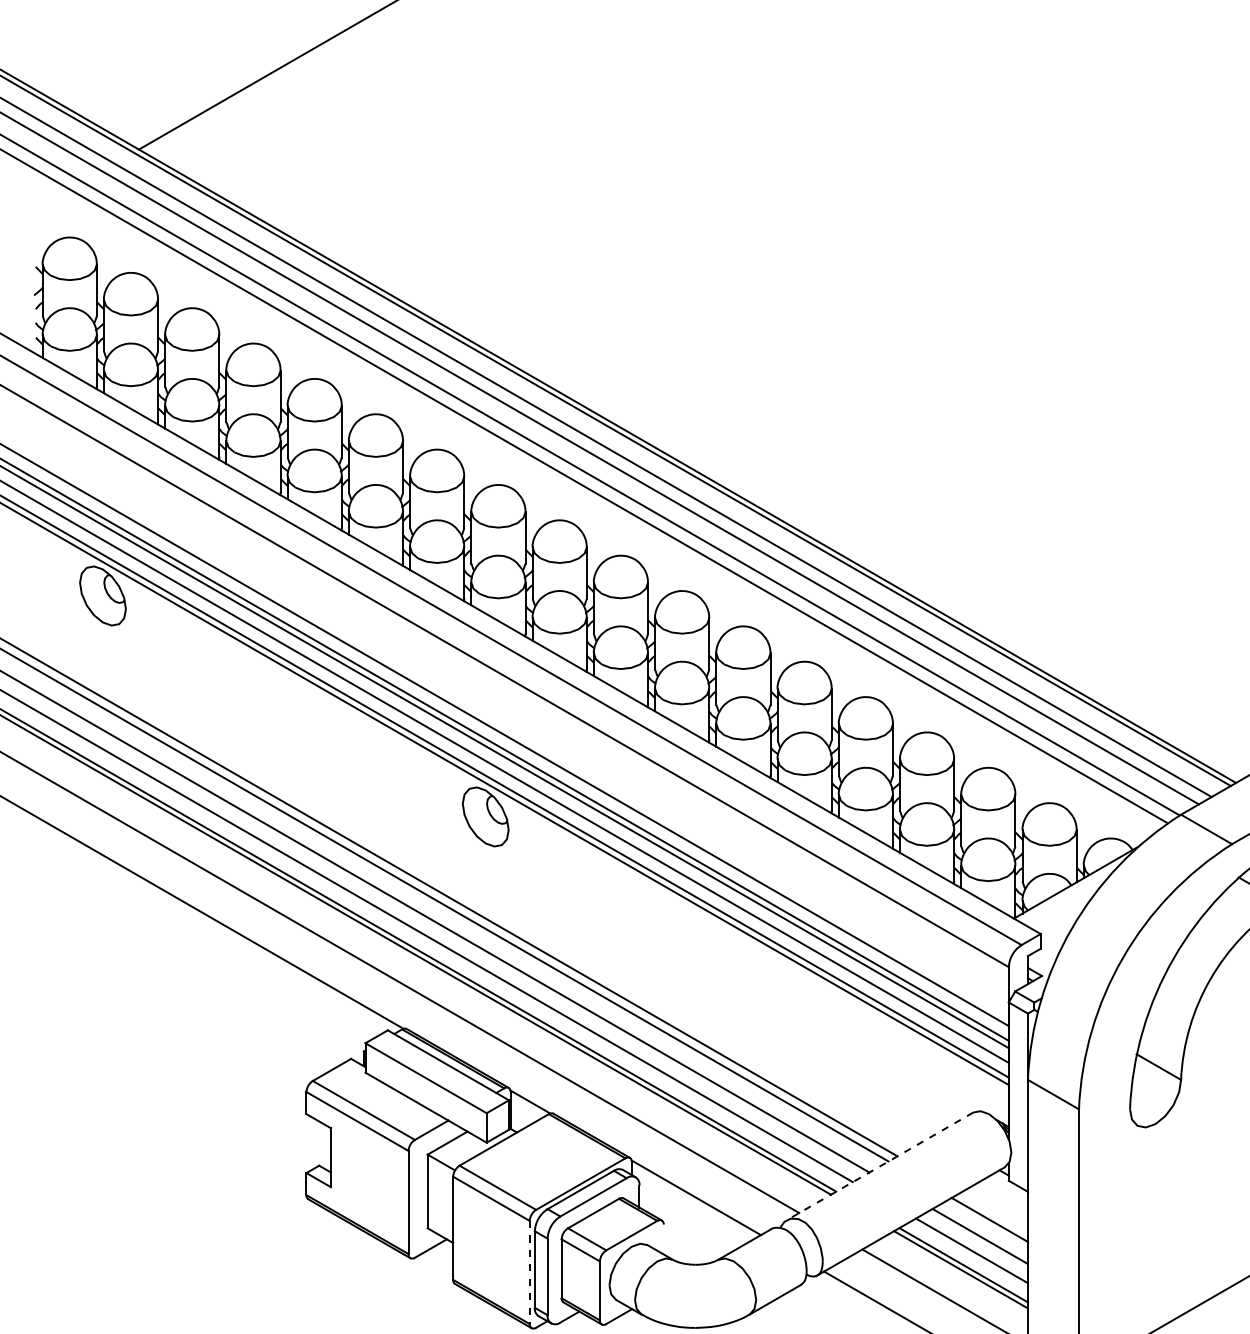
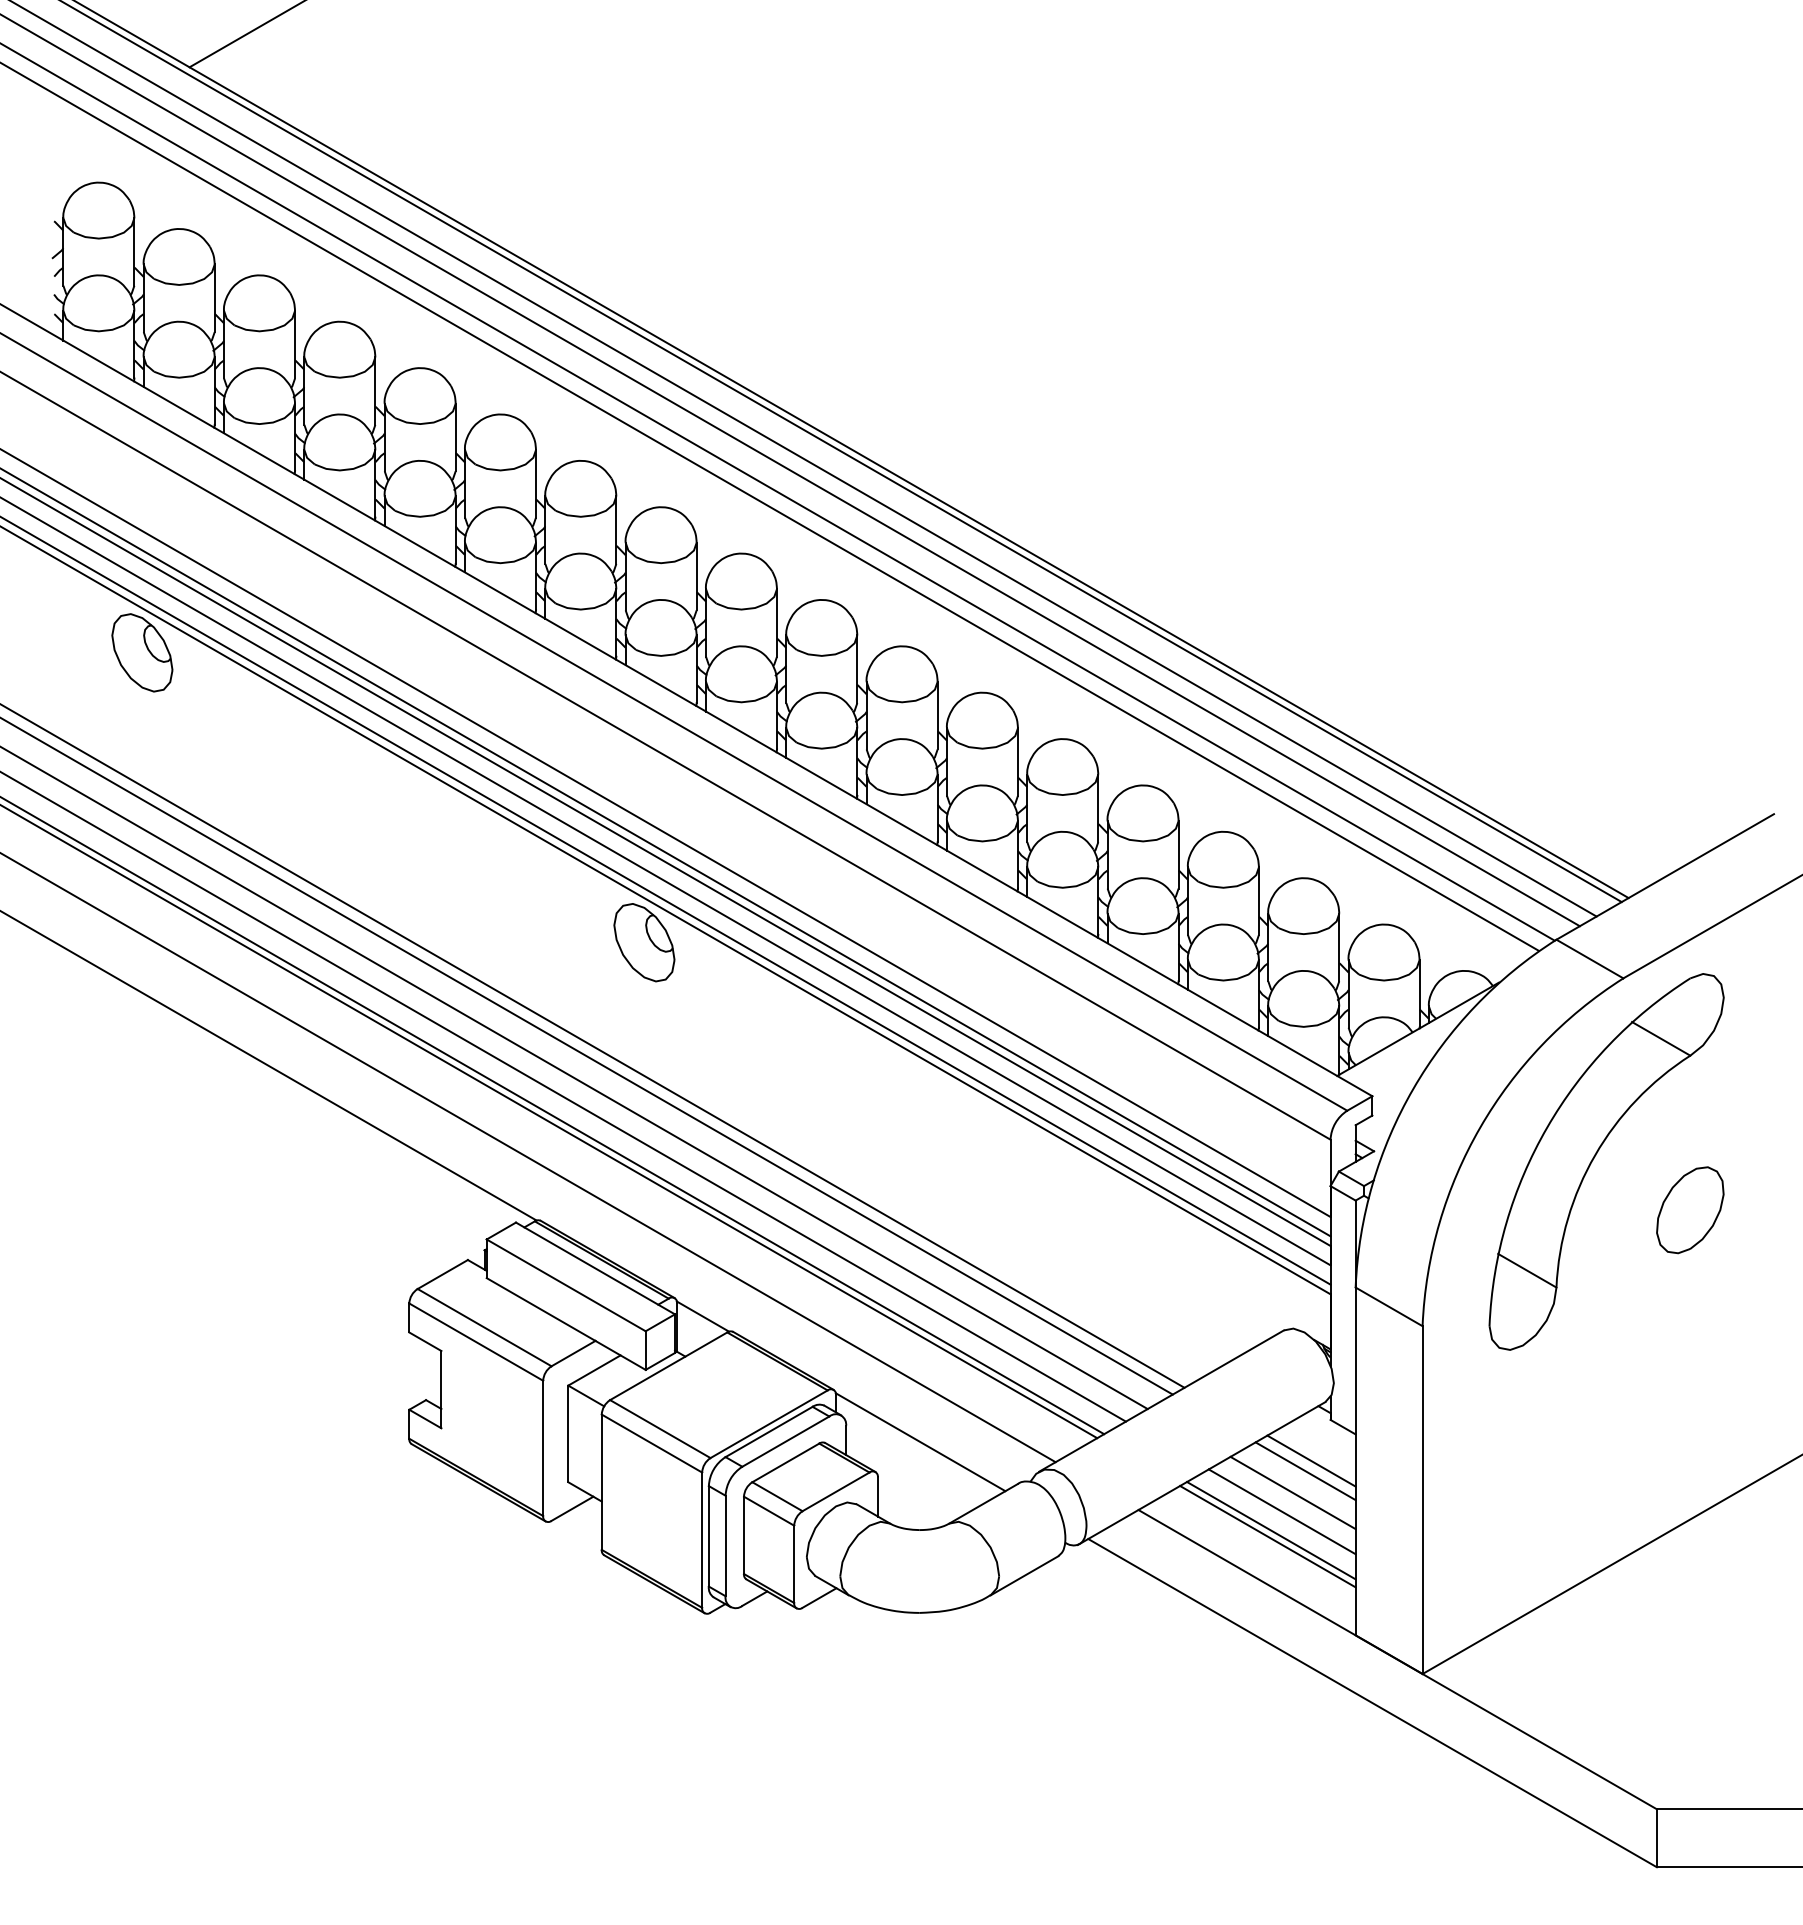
line: (879, 1166) -> (1161, 1401), dashed -> solid
line: (994, 1211) -> (1311, 1460), added
line: (663, 1239) -> (877, 1496), added
line: (530, 1272) -> (702, 1540), dashed -> solid

